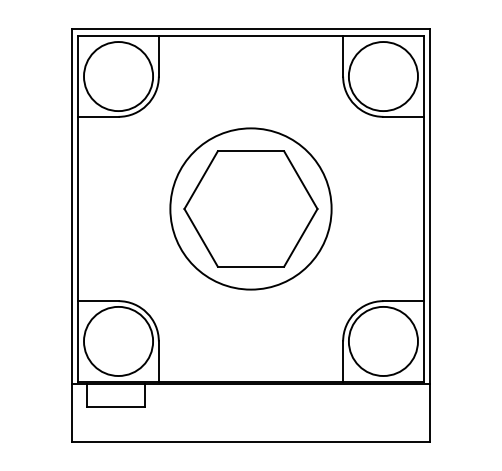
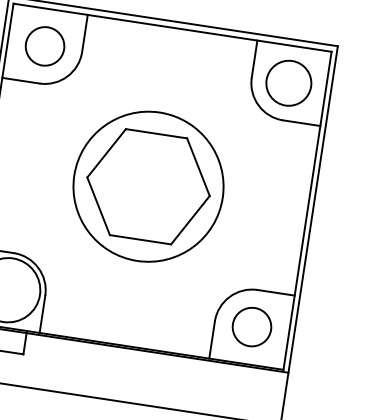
circle: (118, 76) -> (45, 46), size x0.6
circle: (382, 76) -> (288, 83), size x0.7
circle: (382, 341) -> (251, 327), size x0.6

